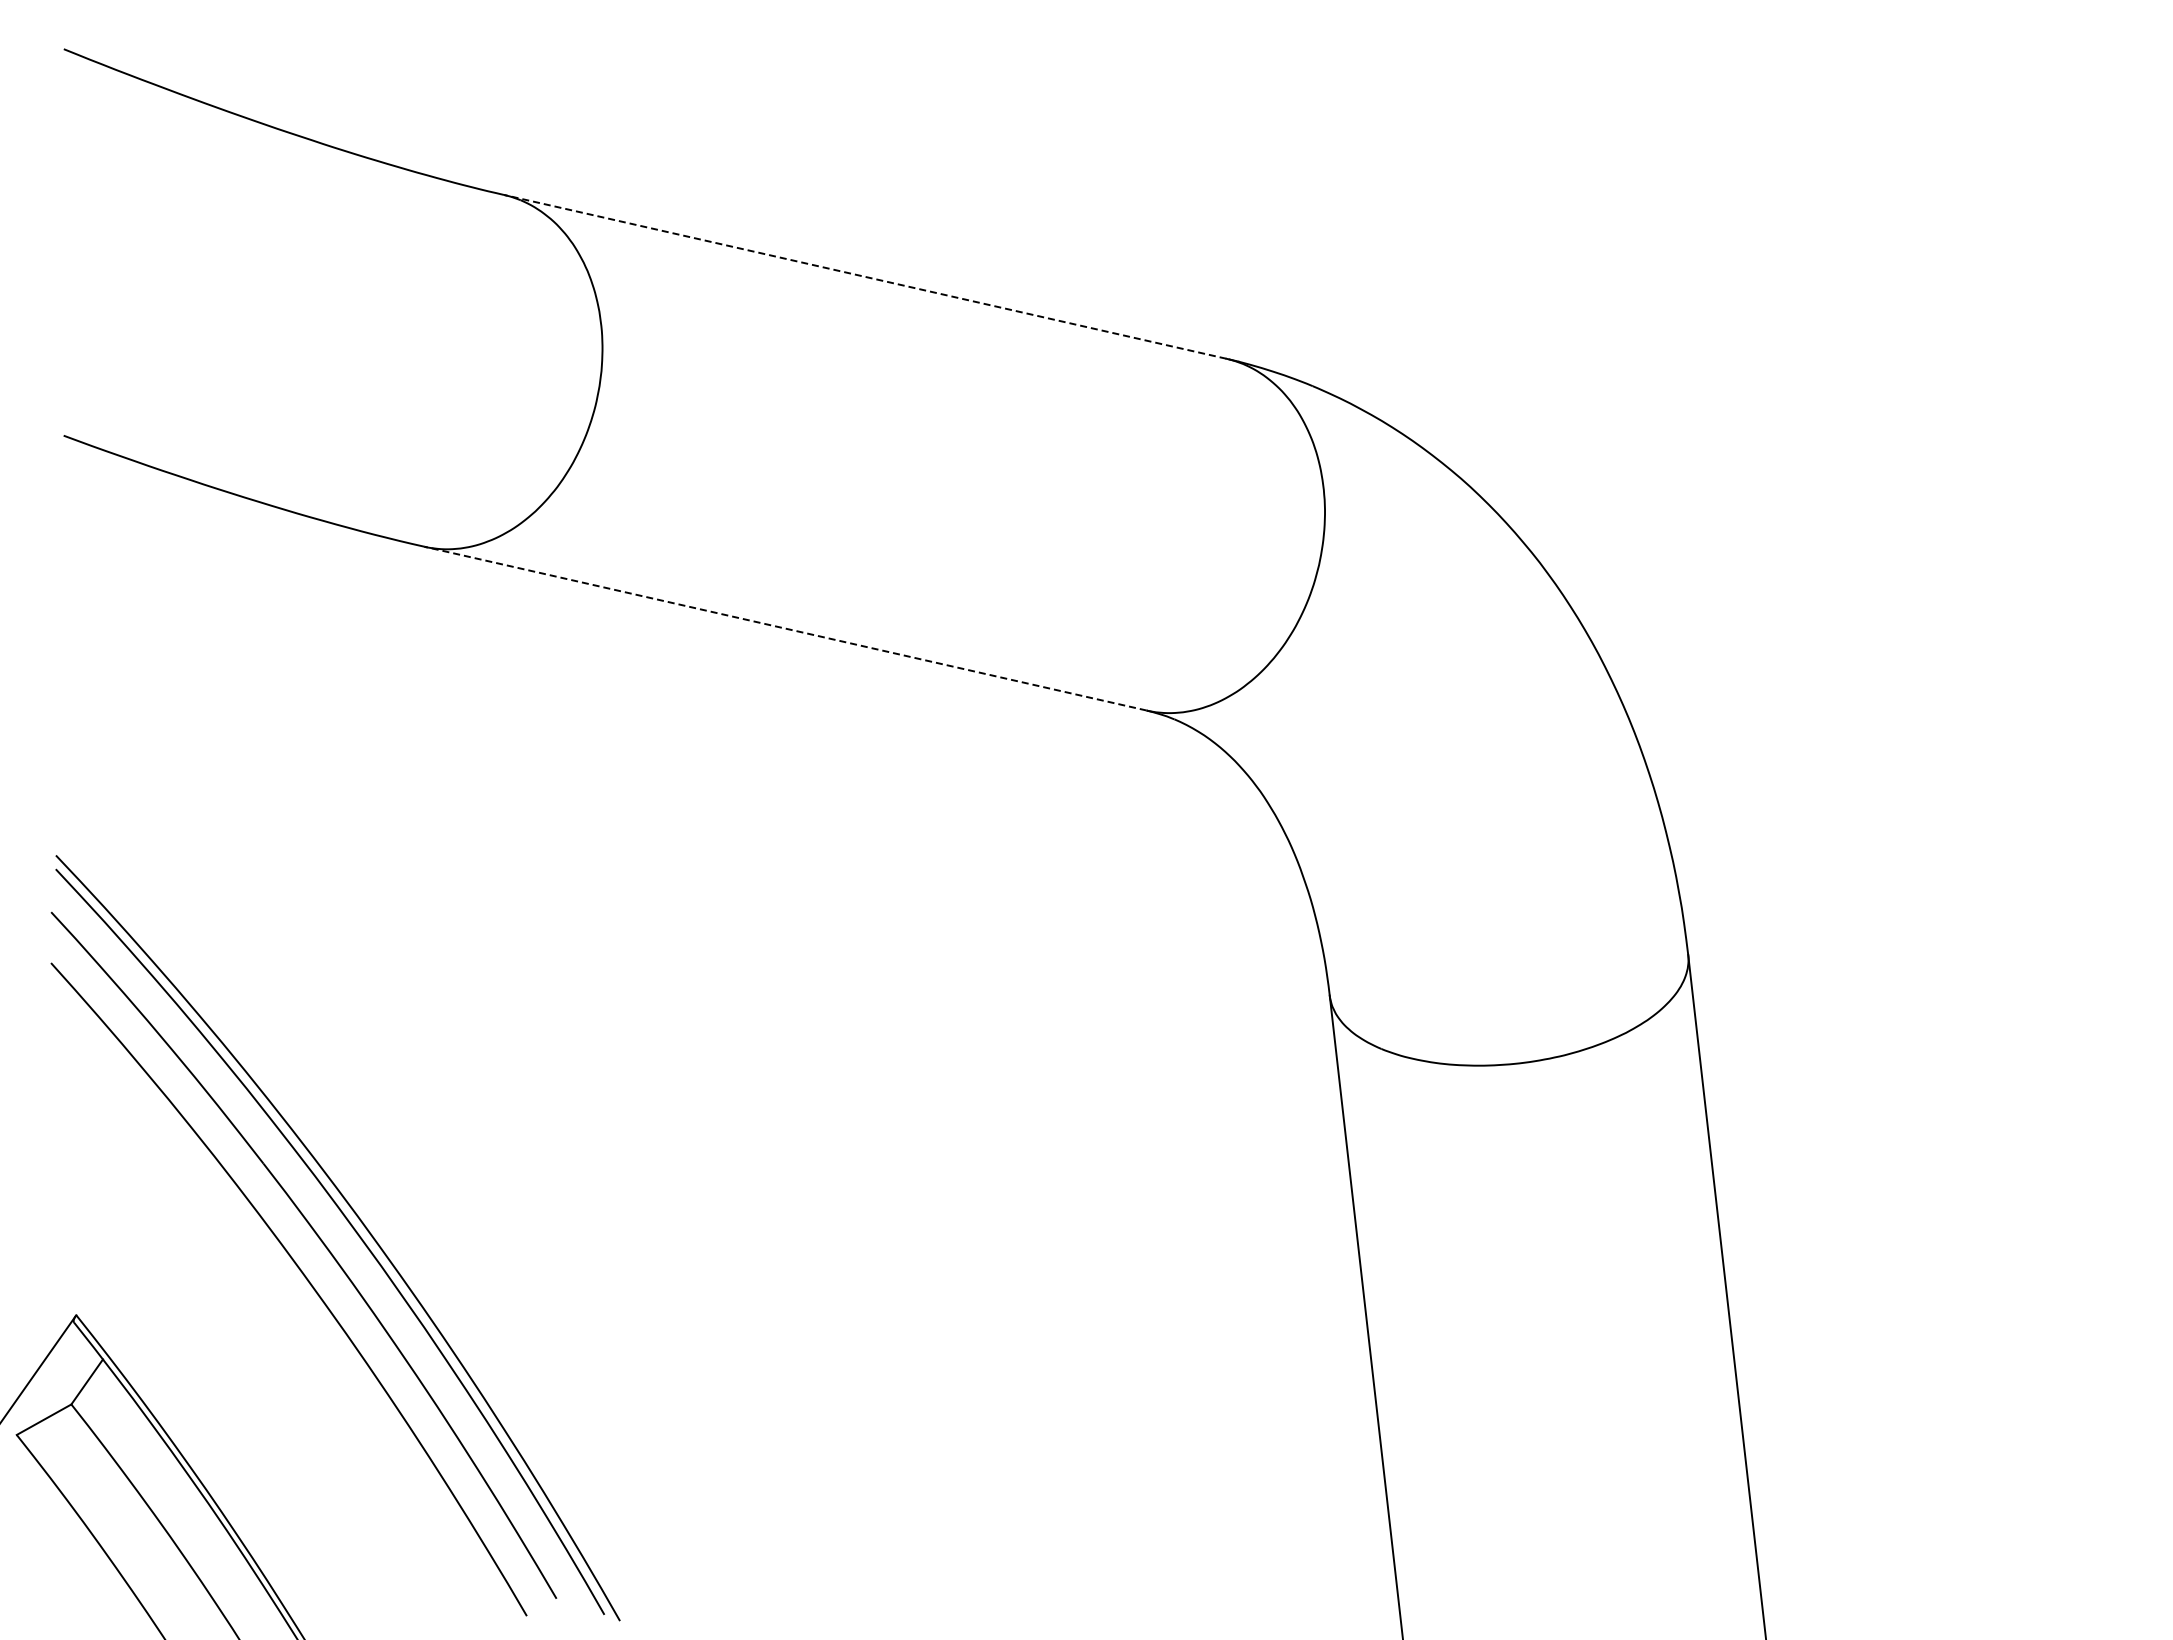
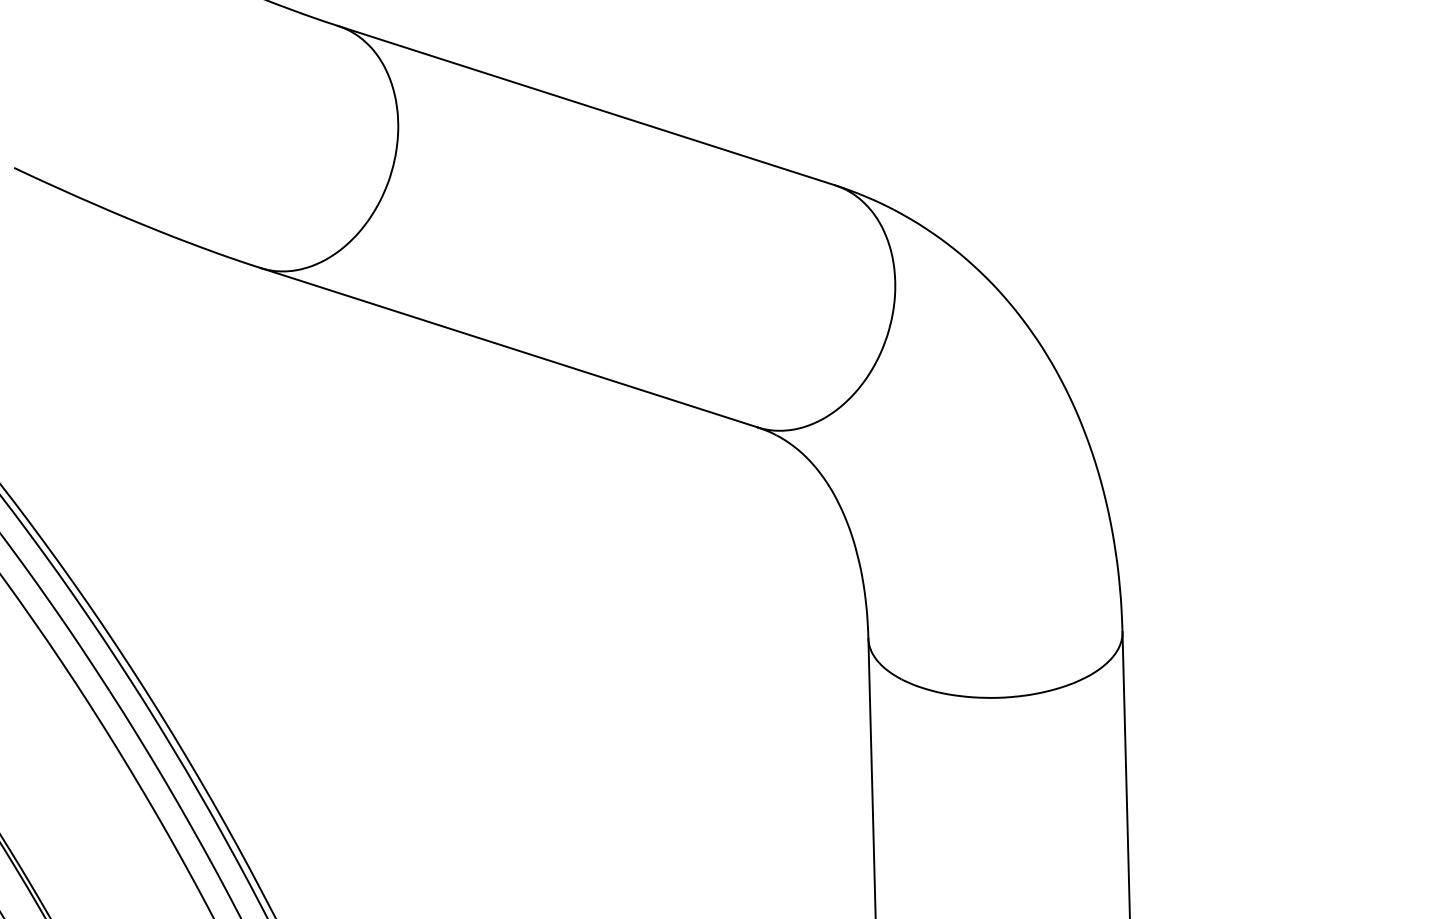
line: (864, 276) -> (585, 105), dashed -> solid
line: (784, 628) -> (508, 347), dashed -> solid

